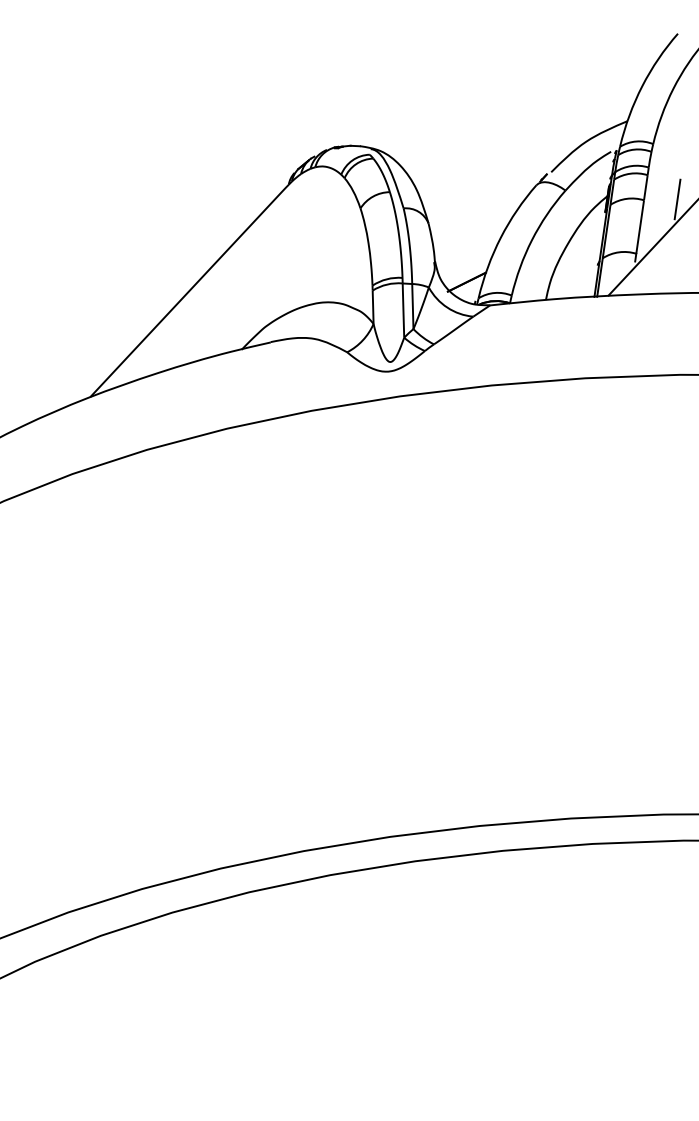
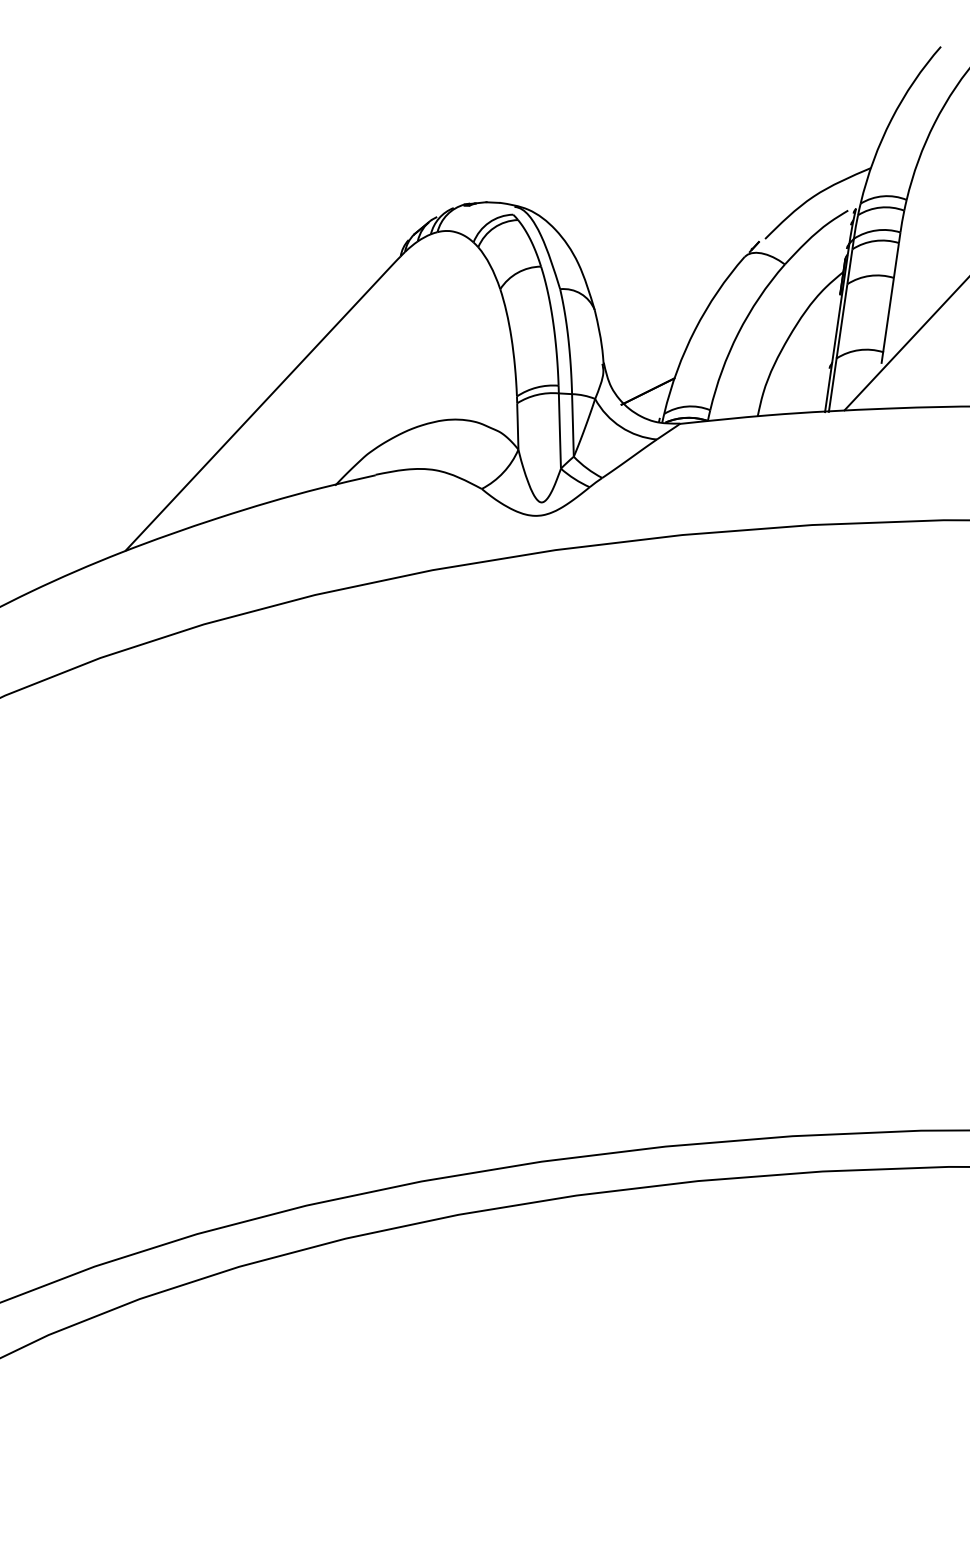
line: (677, 199) -> (940, 276), removed

